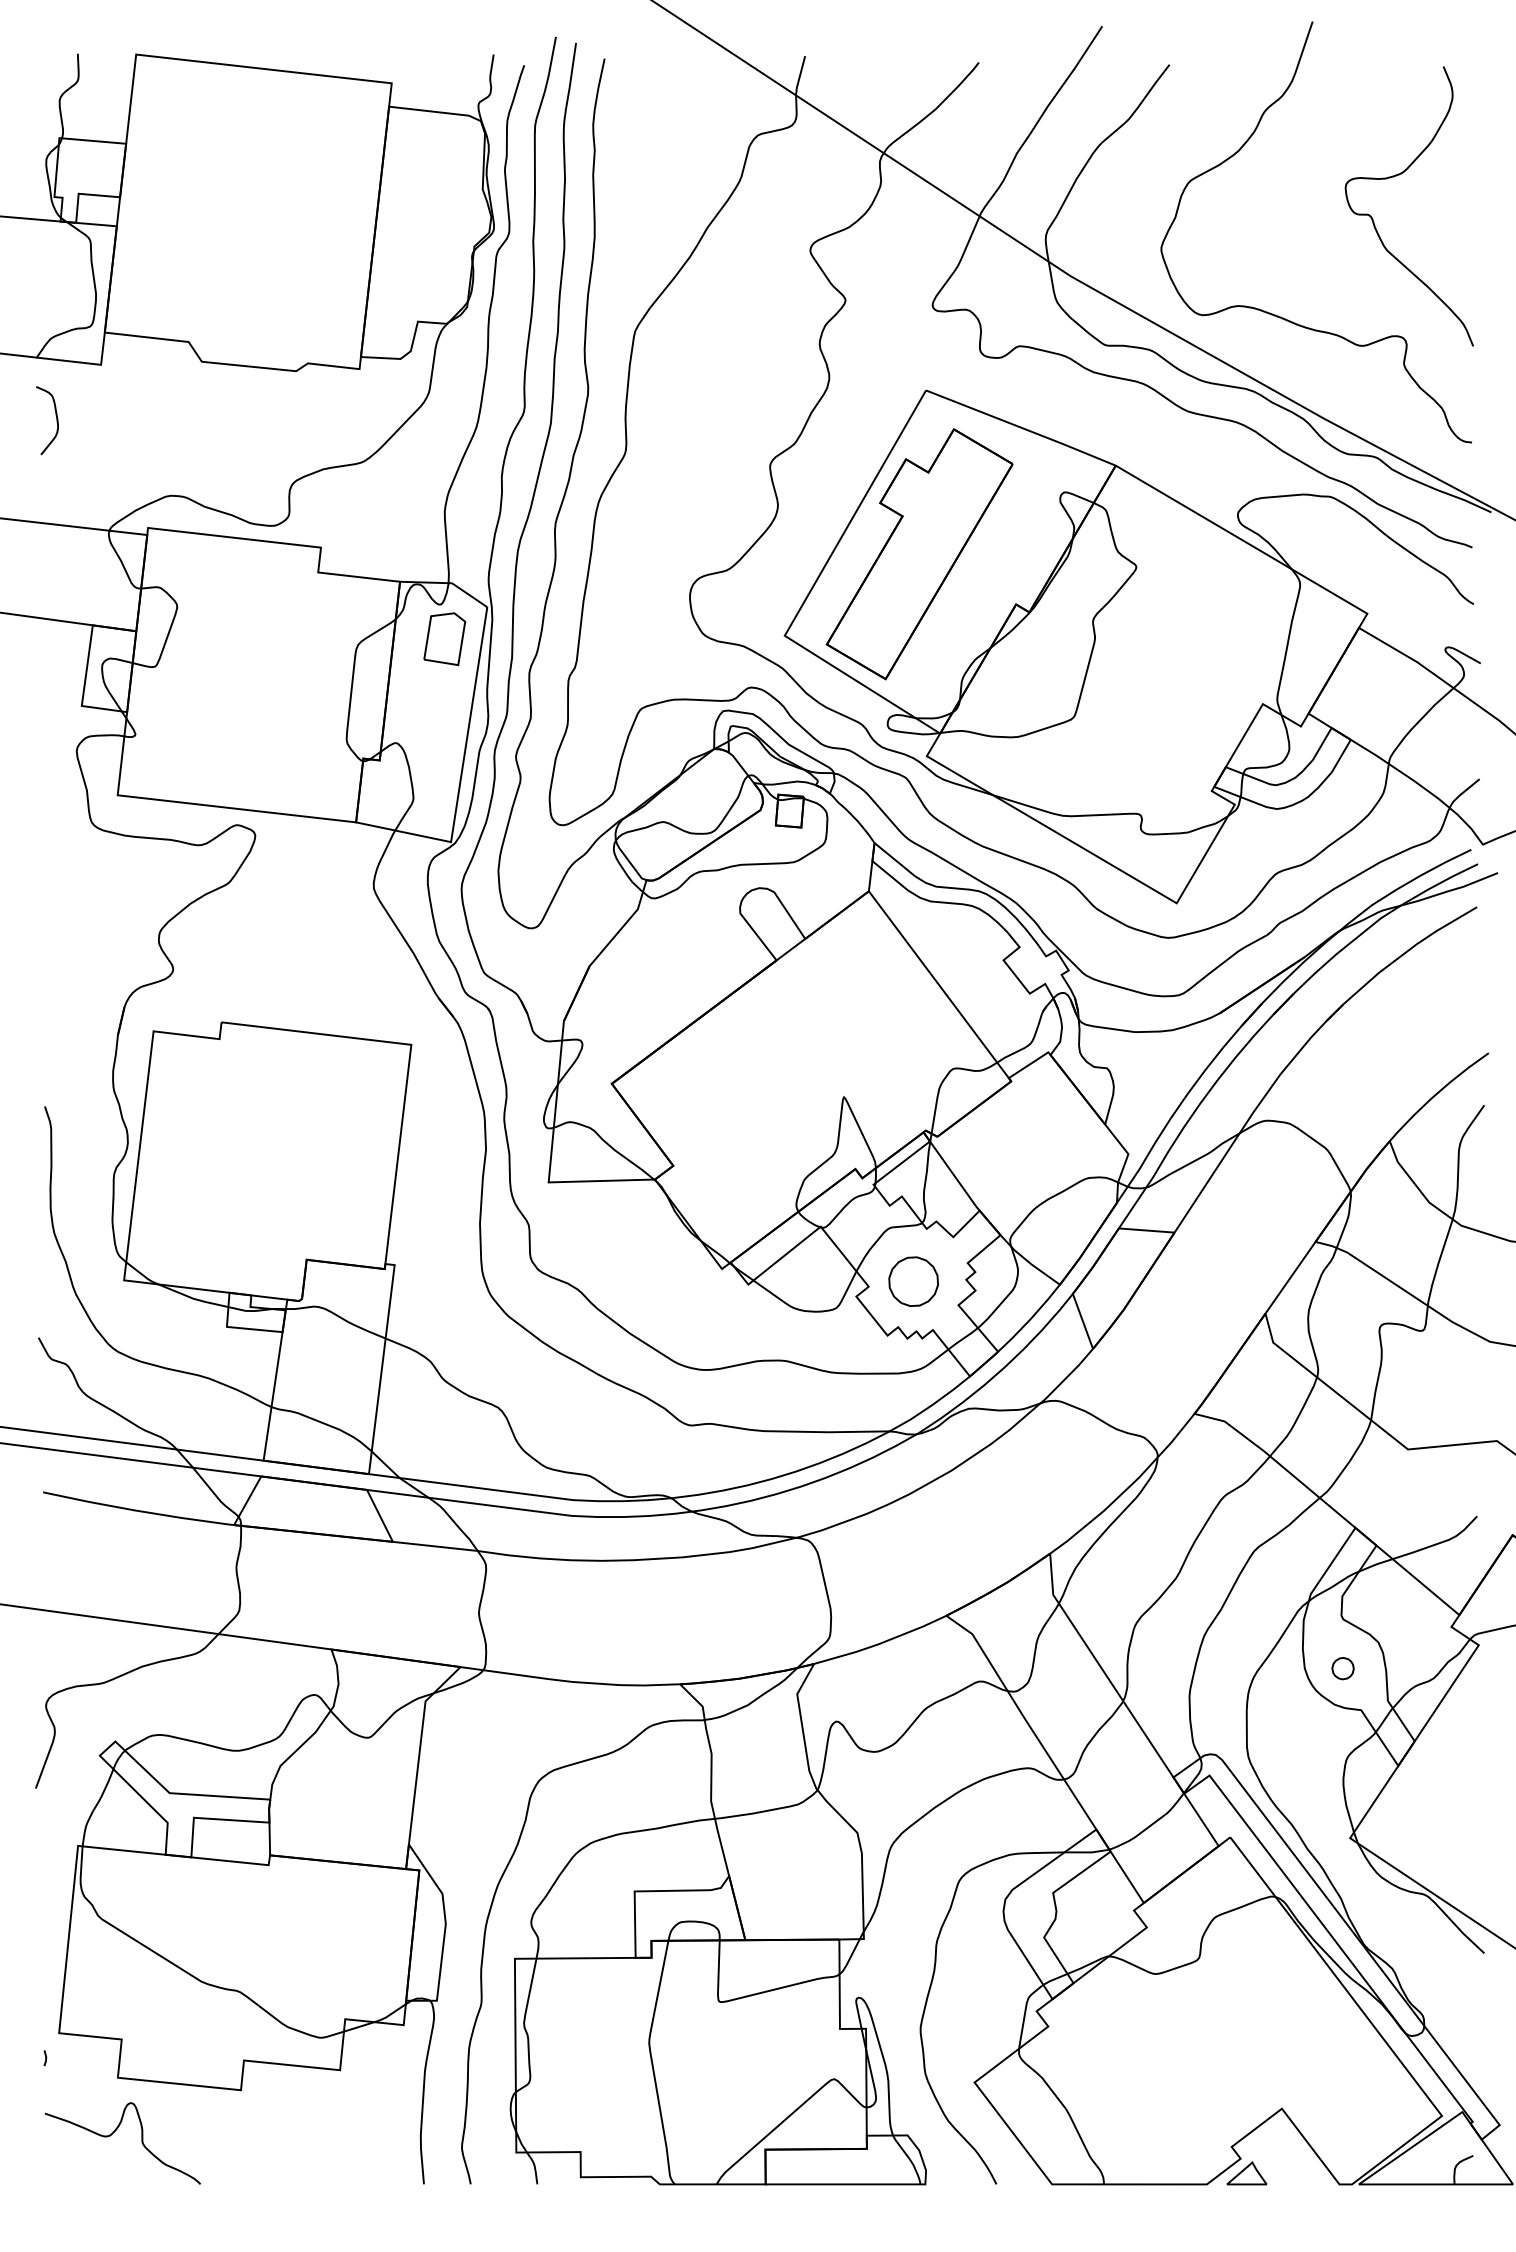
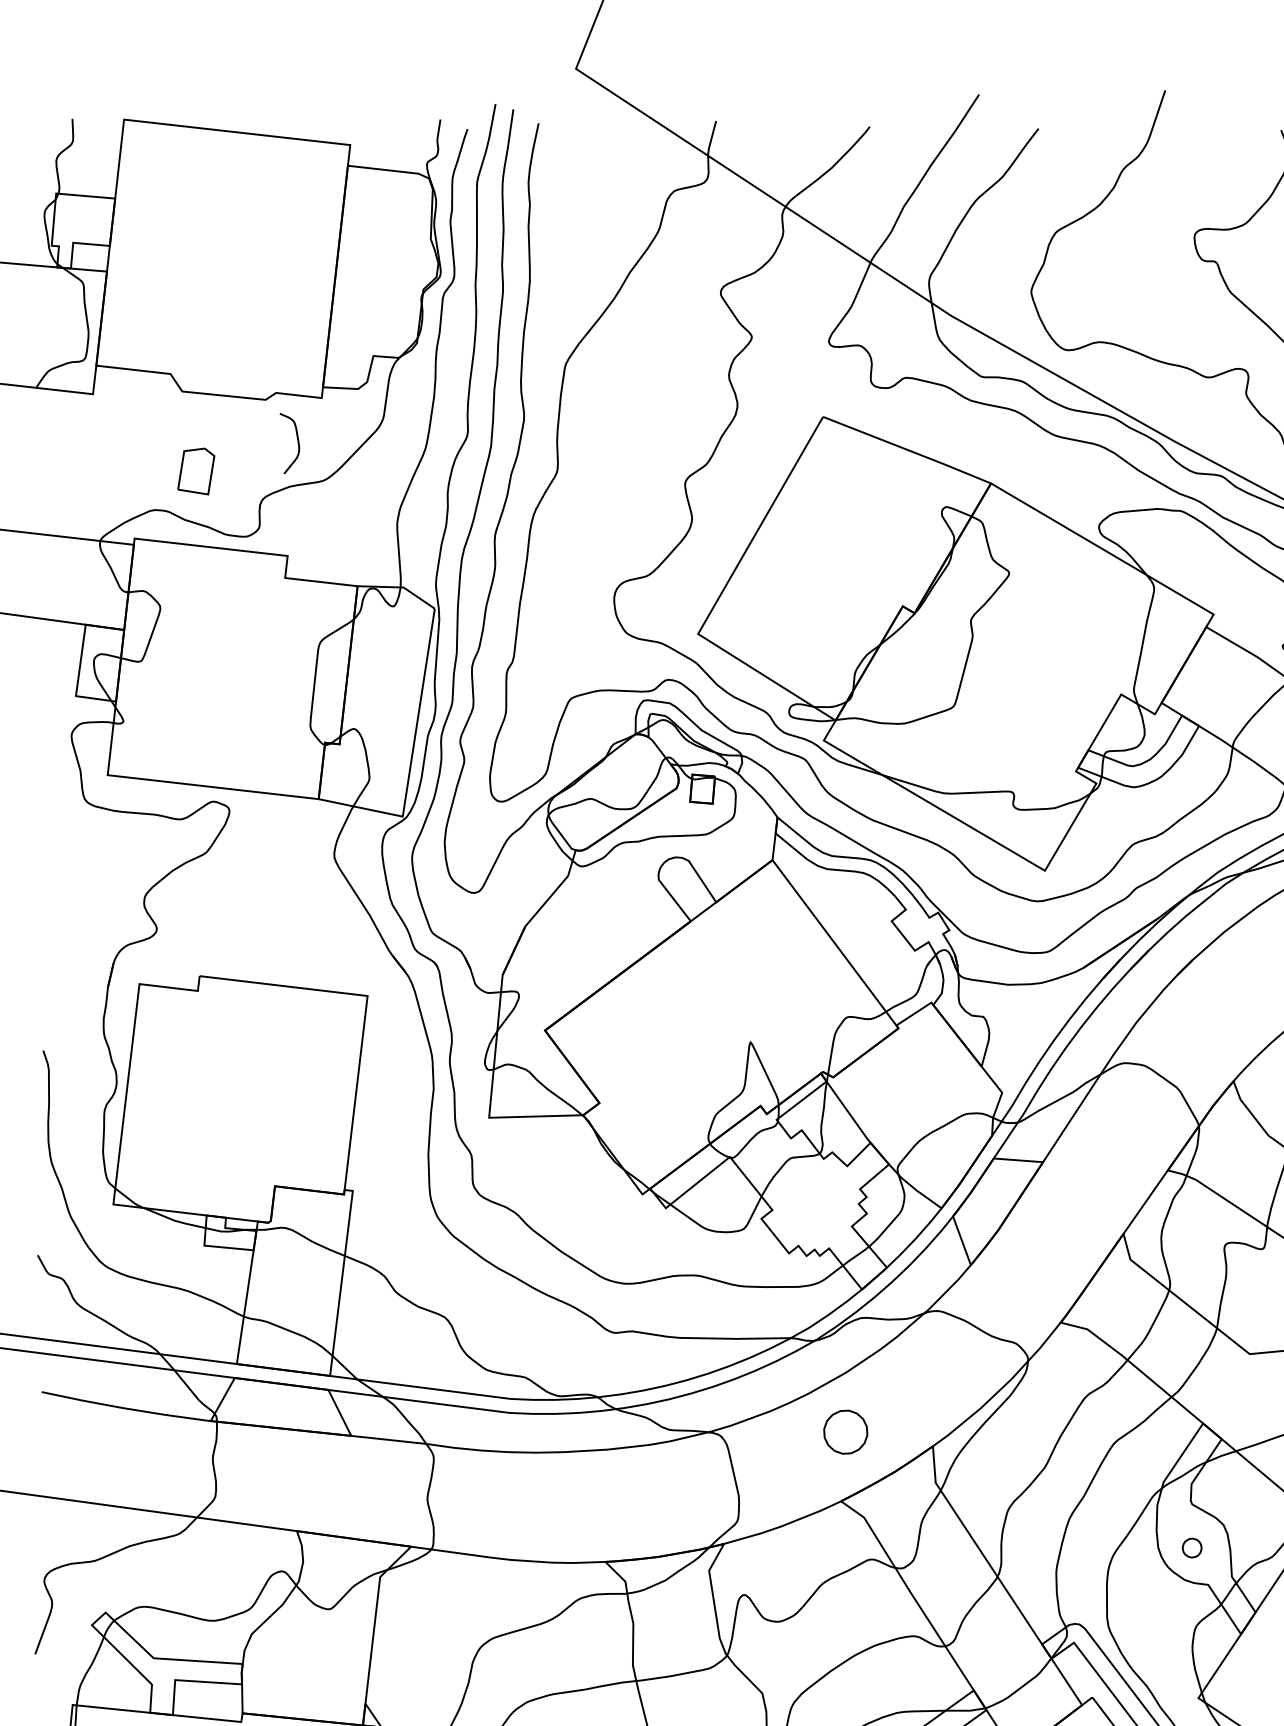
curve: (56, 420) -> (297, 443), moved
part: (919, 554) -> (817, 562), removed
part: (444, 639) -> (196, 471), moved
part: (913, 1281) -> (845, 1432), moved

